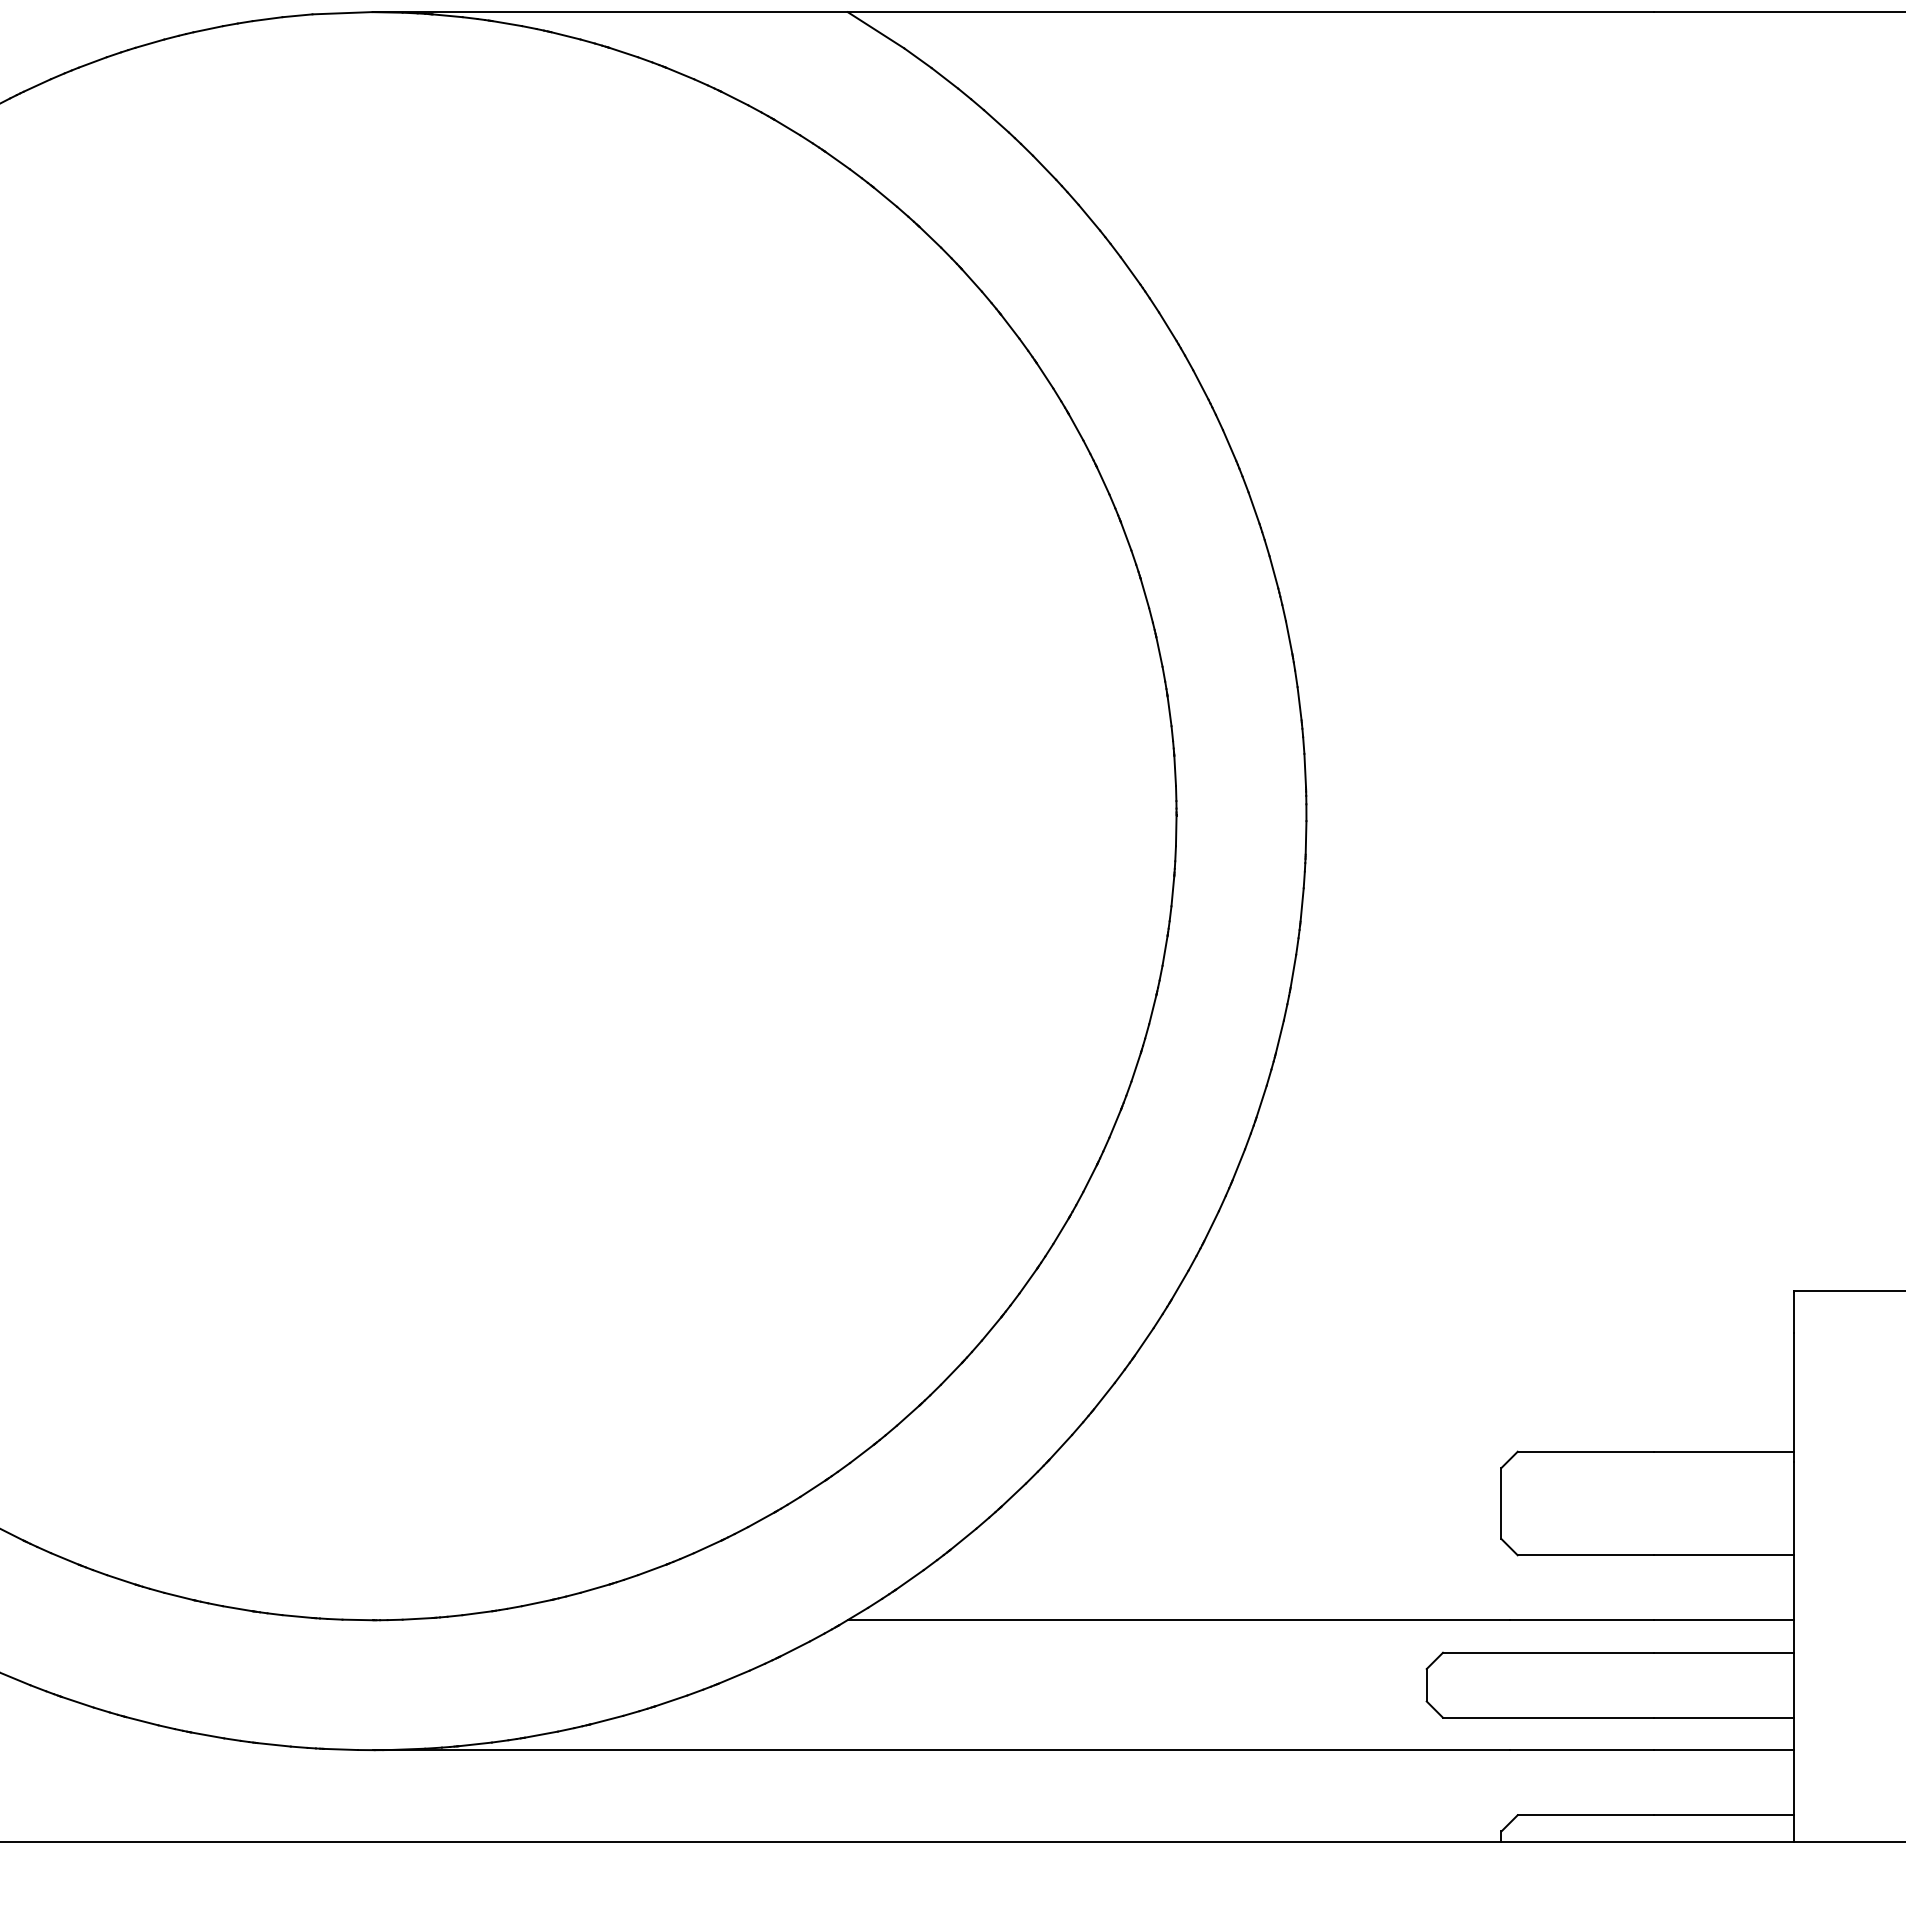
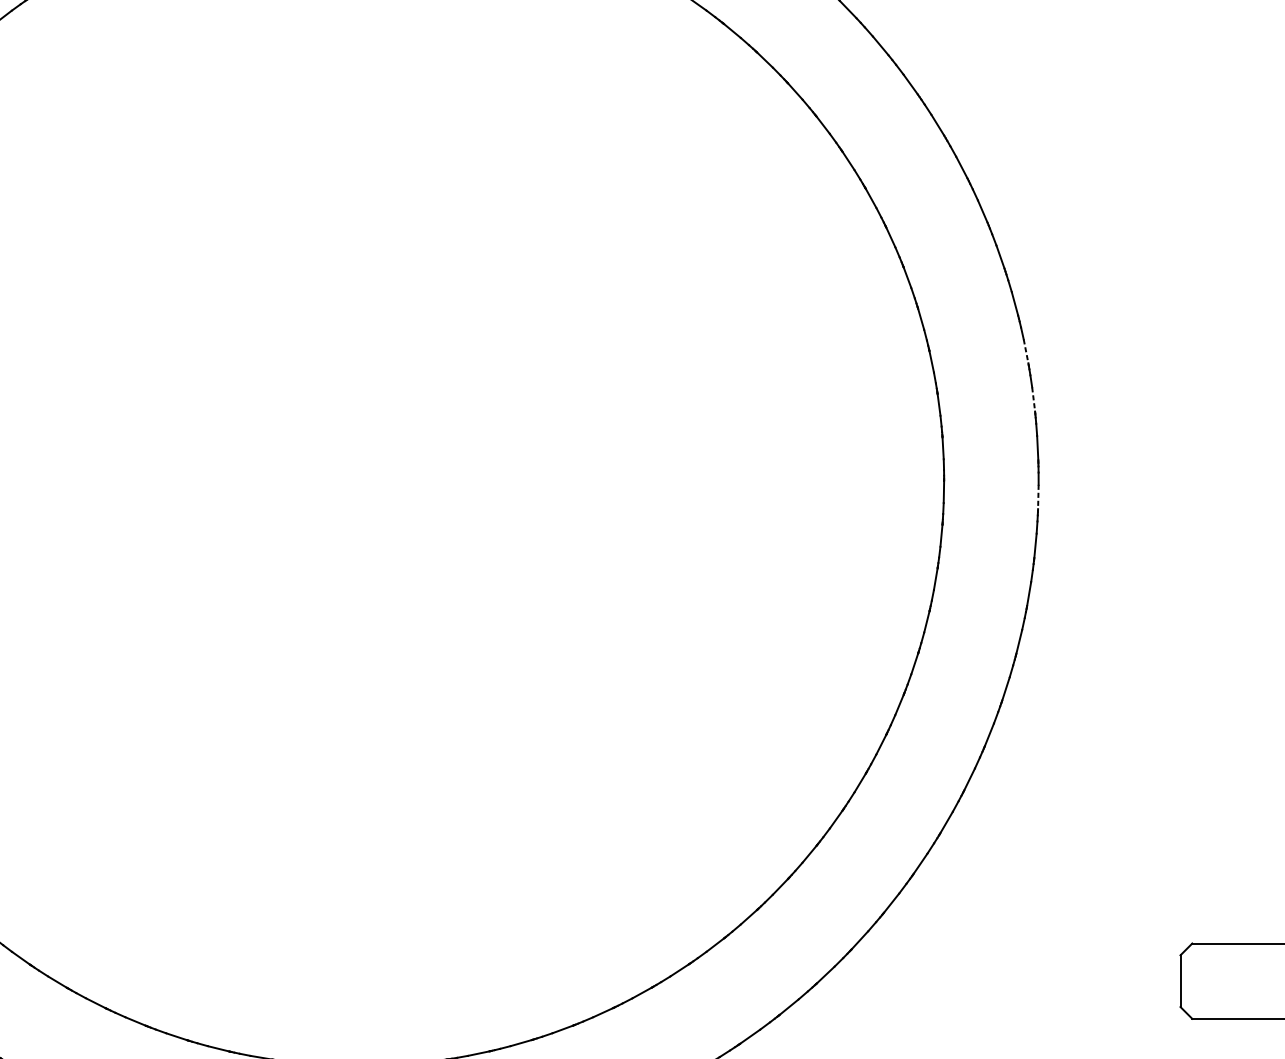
line: (1289, 637) -> (1026, 351), solid -> dashed
line: (1299, 703) -> (1033, 399), solid -> dashed
line: (1306, 837) -> (1038, 496), solid -> dashed

